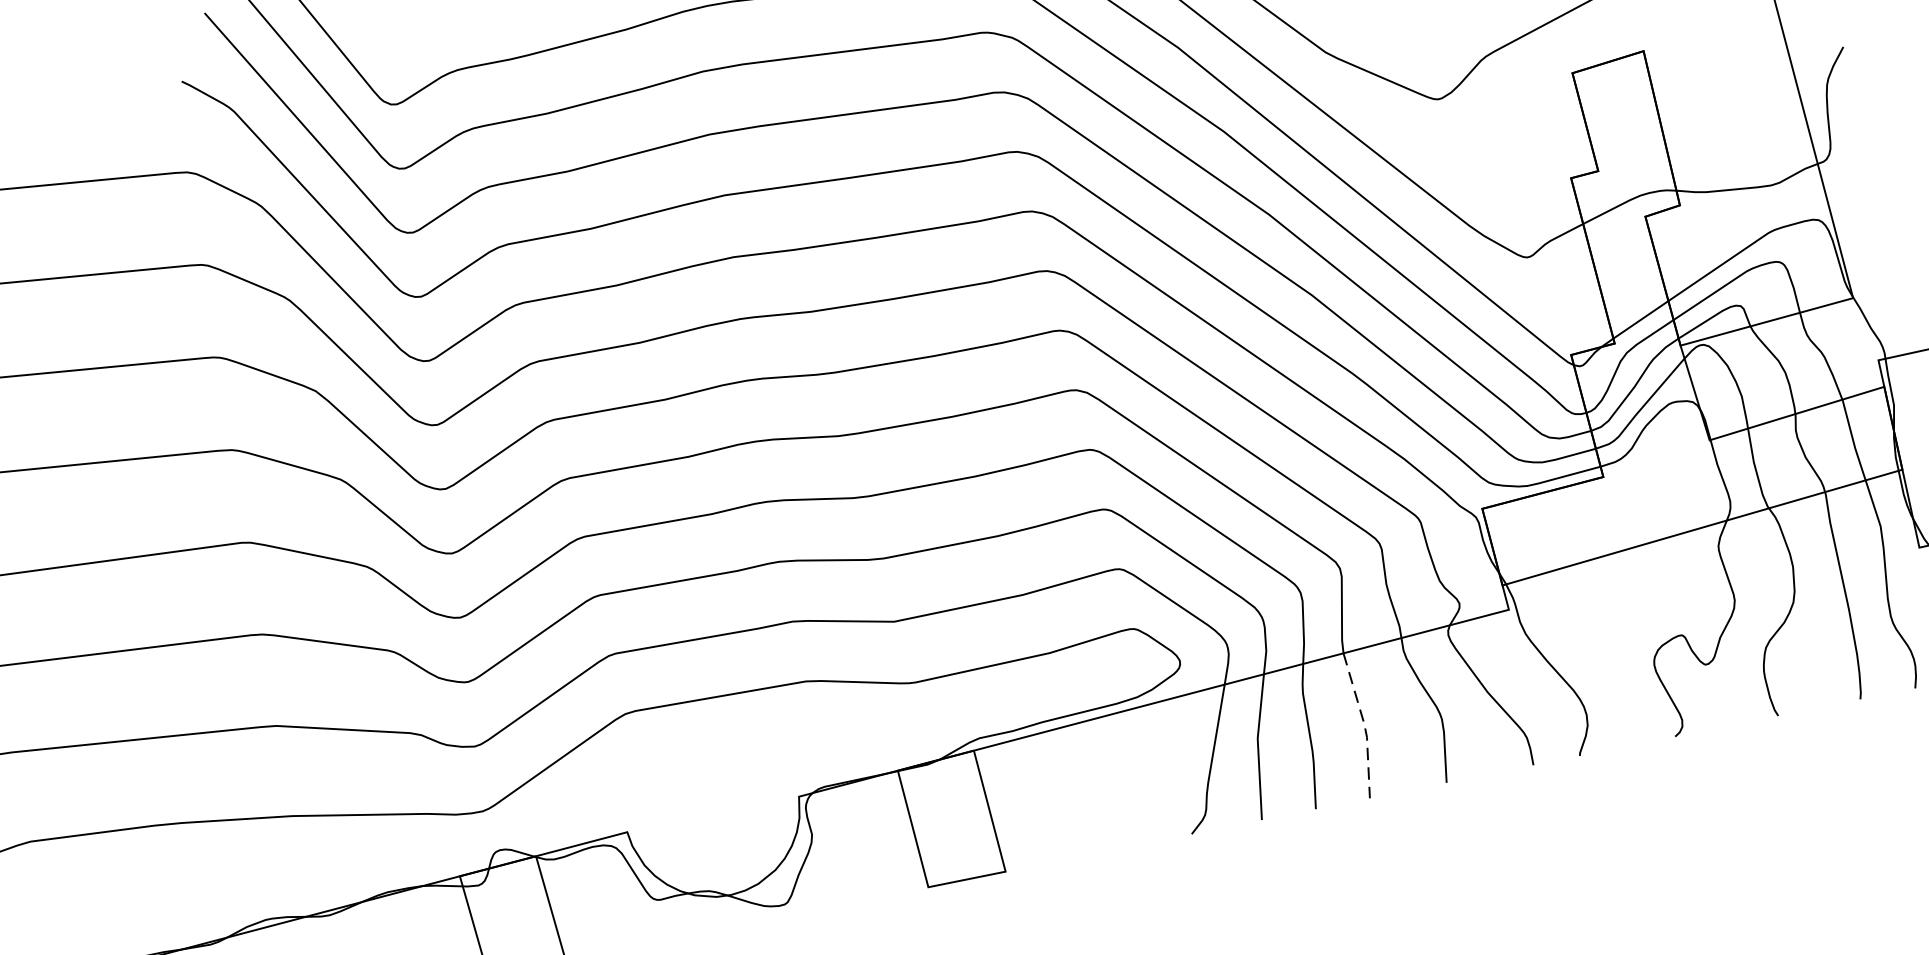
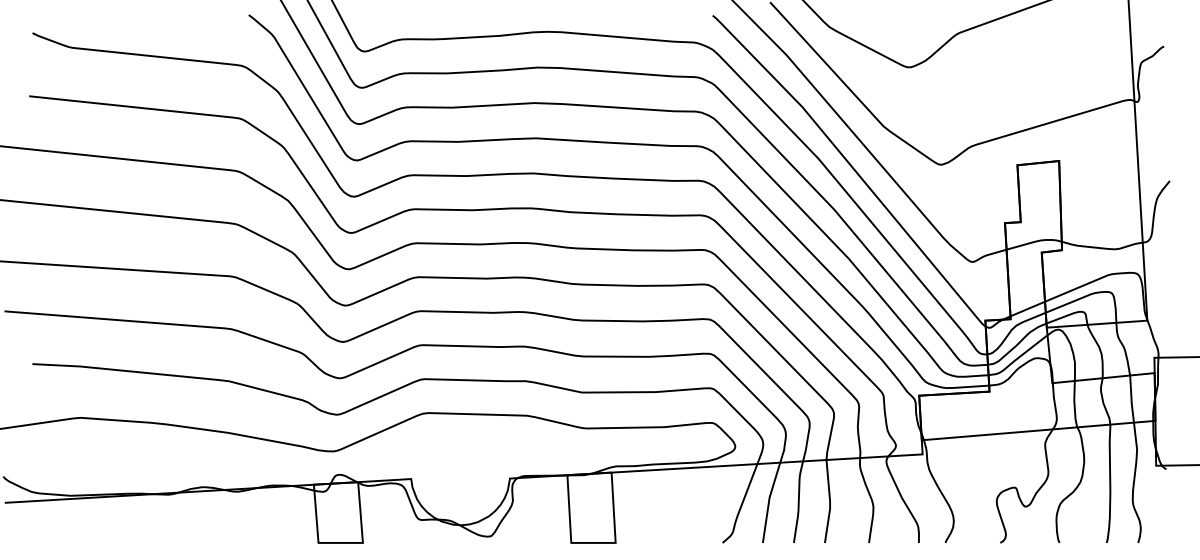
line: (1365, 725) -> (830, 502), dashed -> solid

